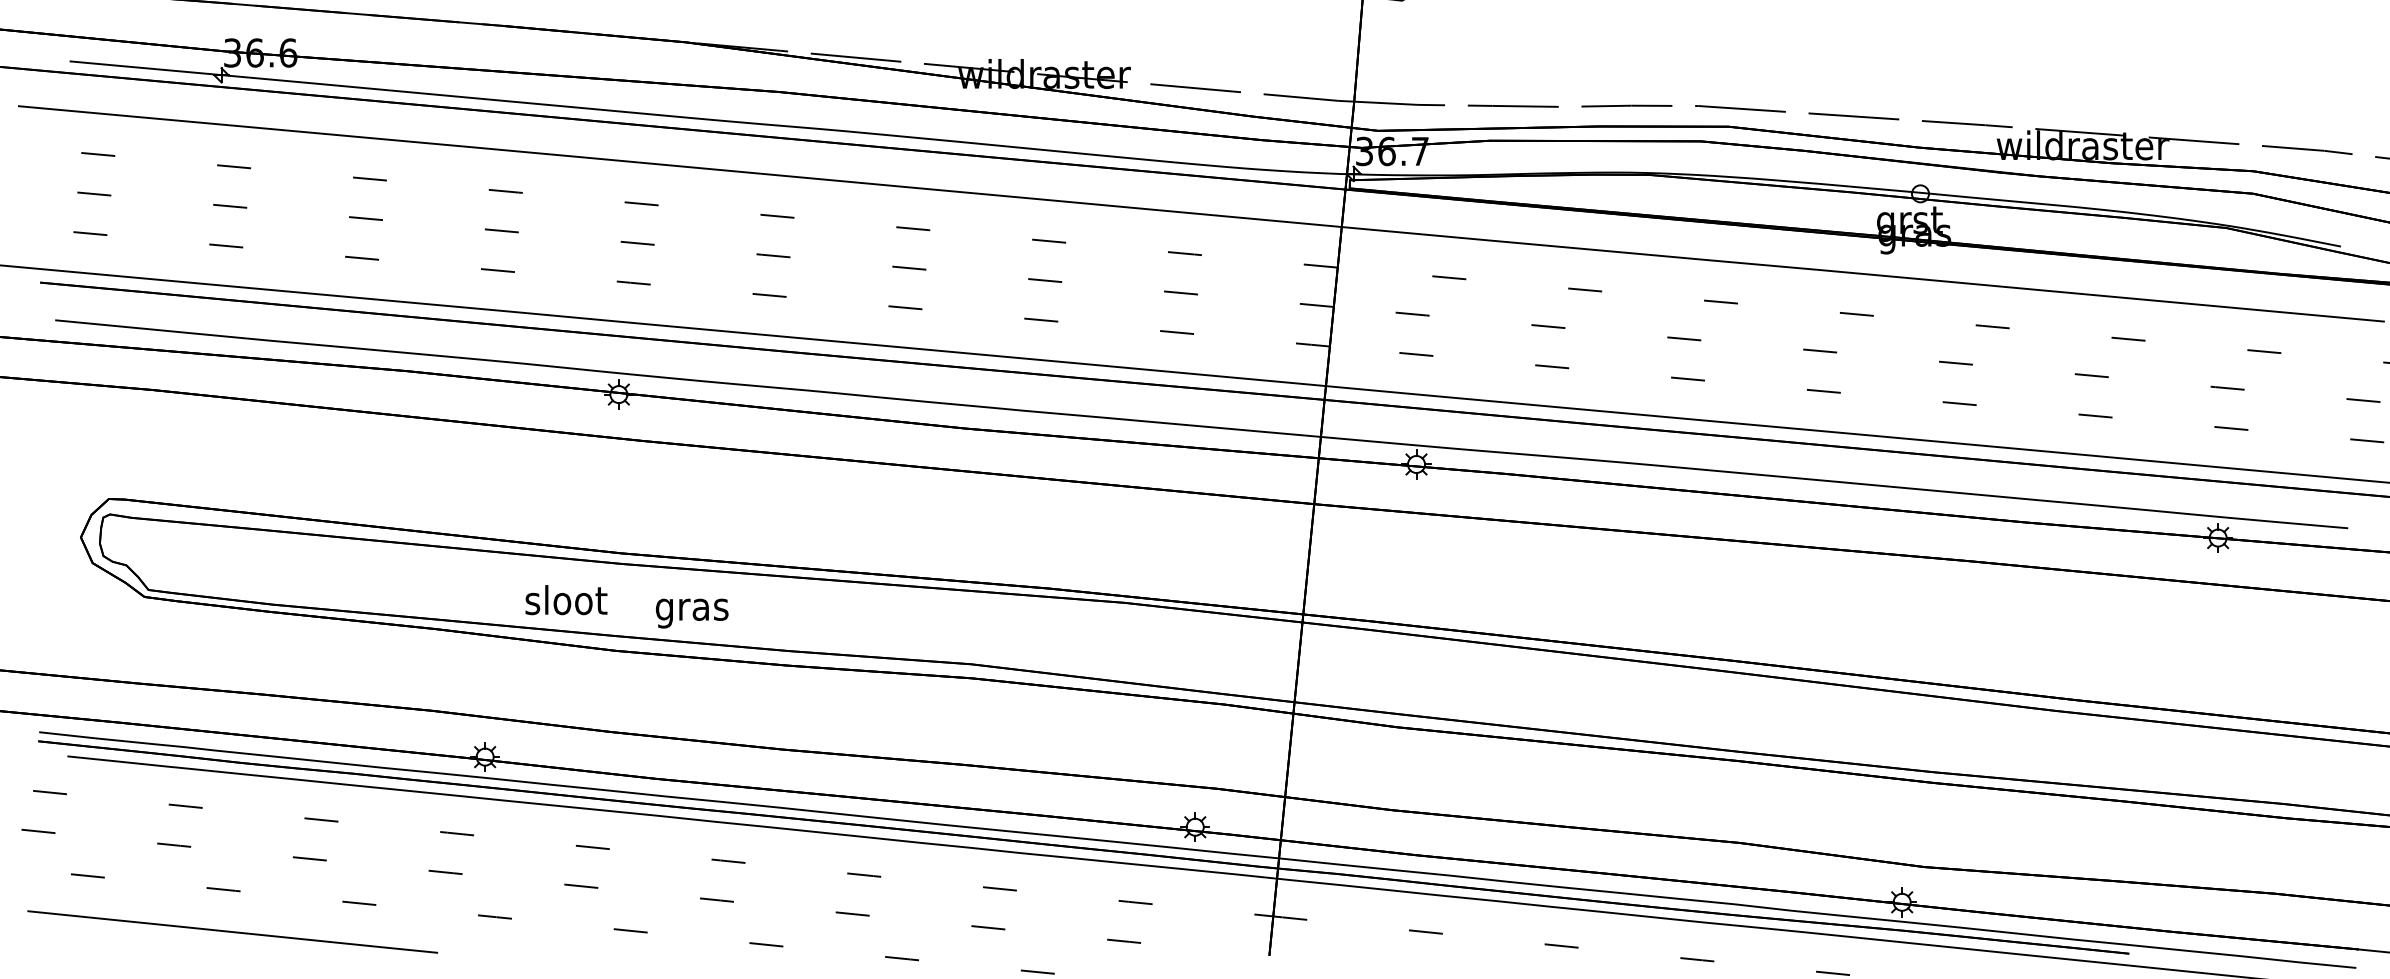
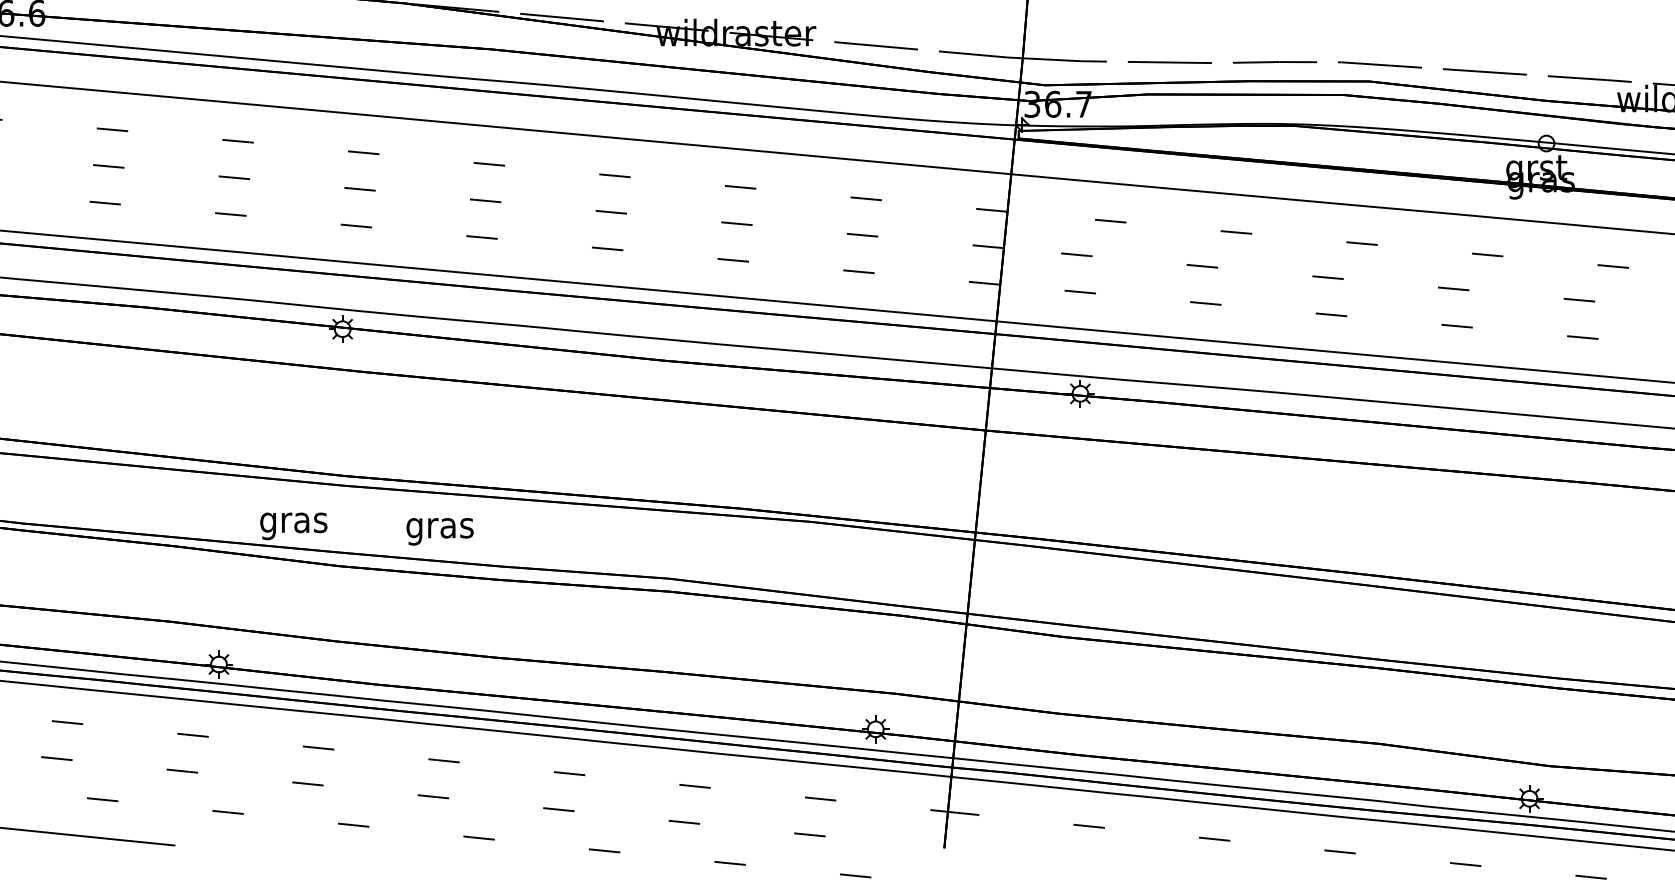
text: (566, 603) -> (294, 522), sloot -> gras
text: (691, 613) -> (439, 531), moved

